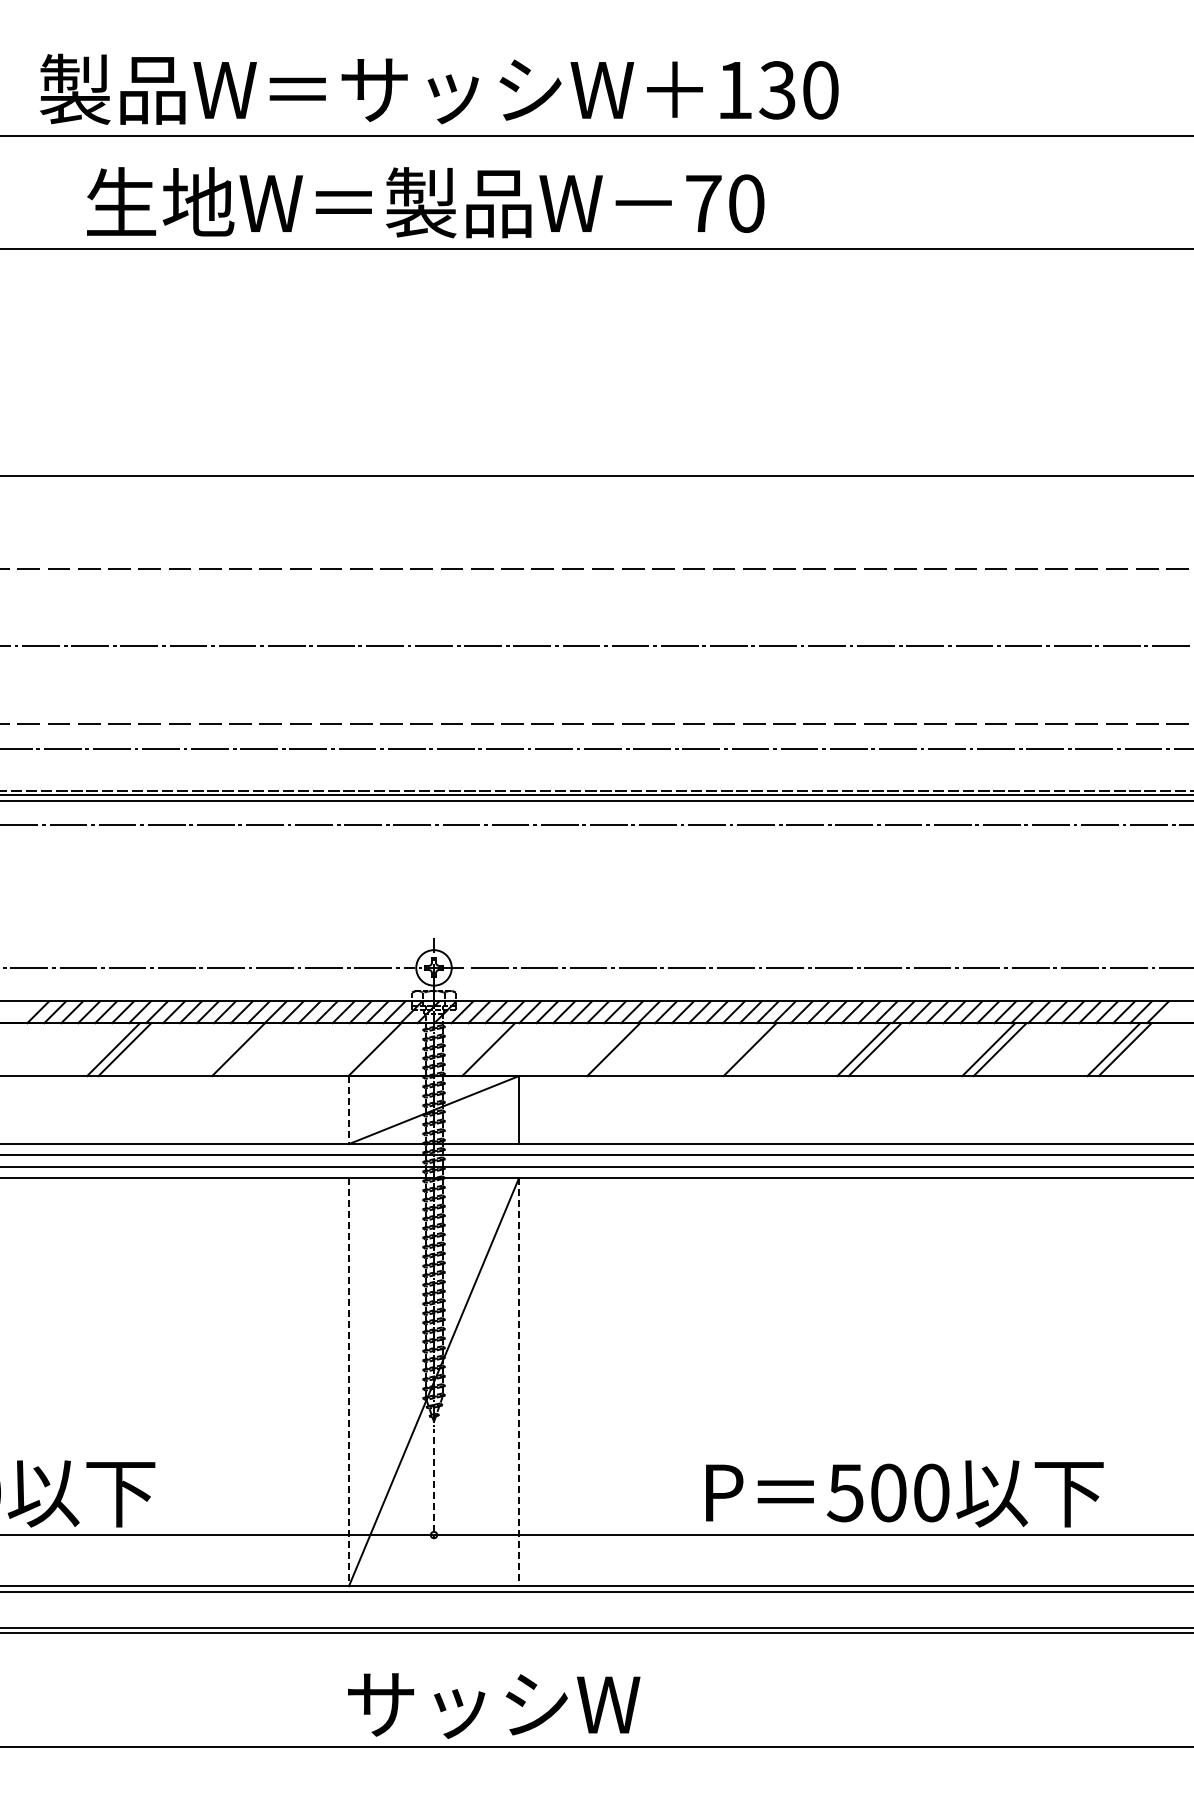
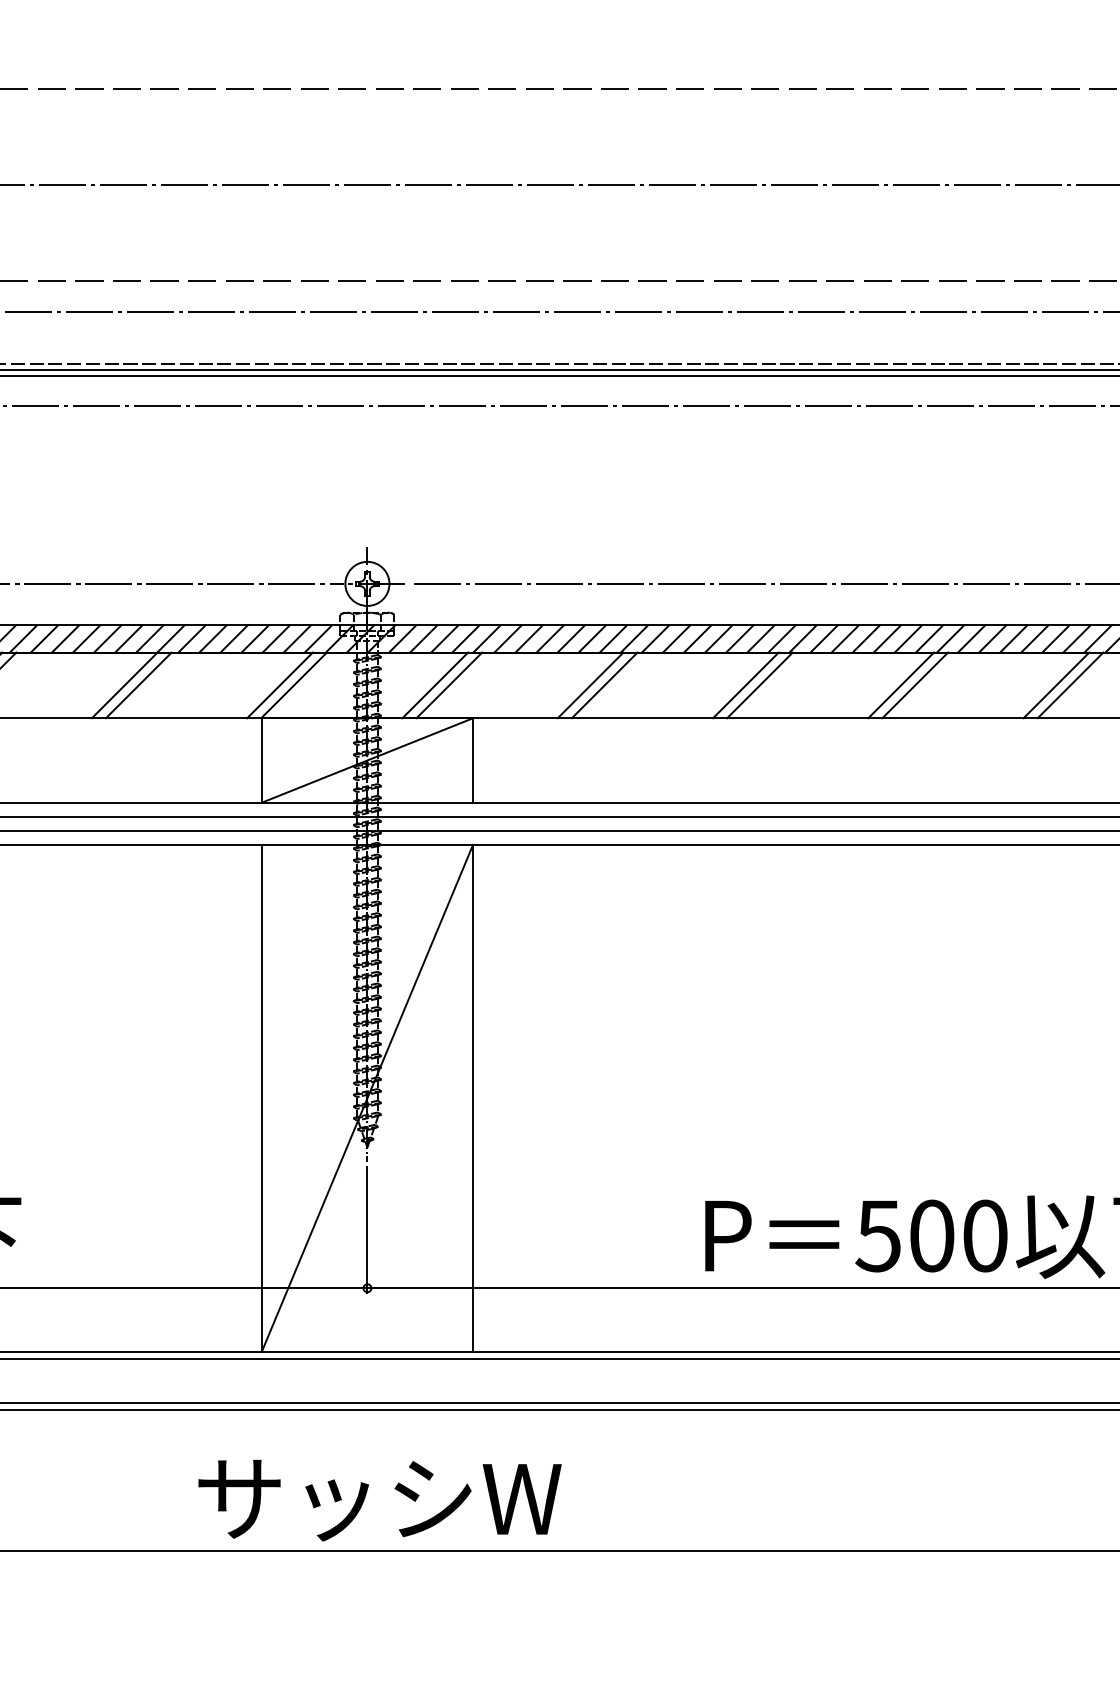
line: (249, 1049) -> (138, 685), added
line: (363, 1049) -> (279, 685), added
line: (499, 1049) -> (448, 685), added
line: (624, 1049) -> (603, 685), added
line: (738, 1049) -> (745, 685), added
line: (349, 1110) -> (262, 760), dashed -> solid
line: (349, 1382) -> (262, 1098), dashed -> solid
line: (519, 1382) -> (473, 1098), dashed -> solid
line: (434, 1487) -> (368, 1229), dashed -> solid
text: (494, 1705) -> (380, 1499), moved

